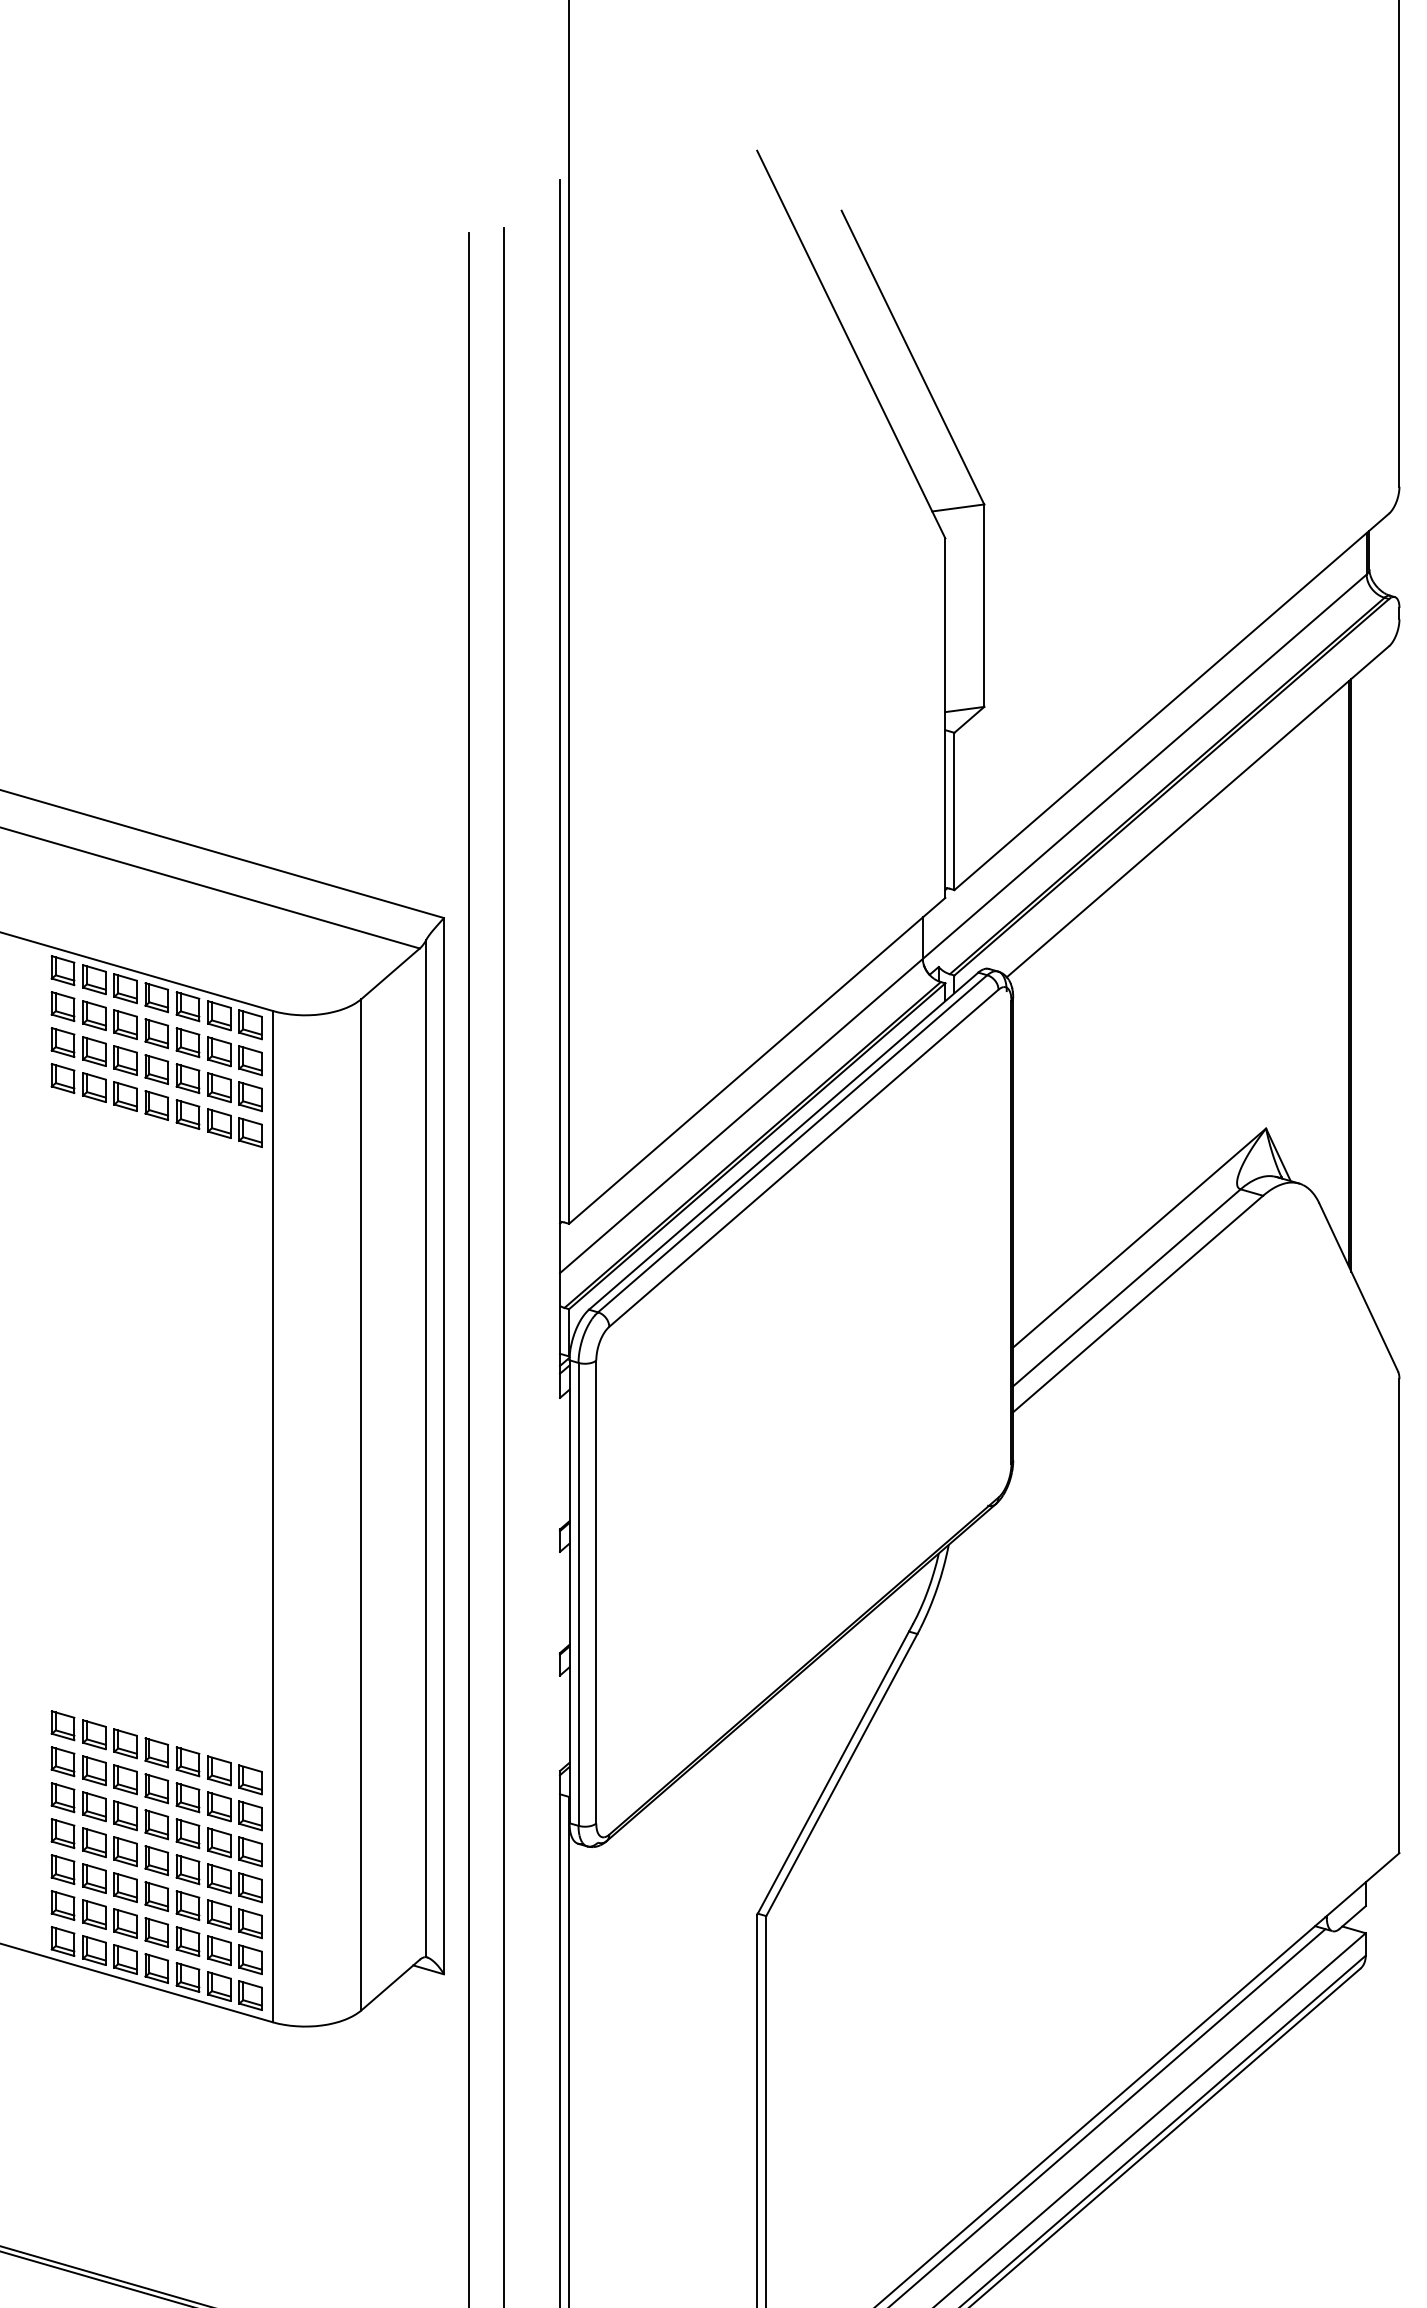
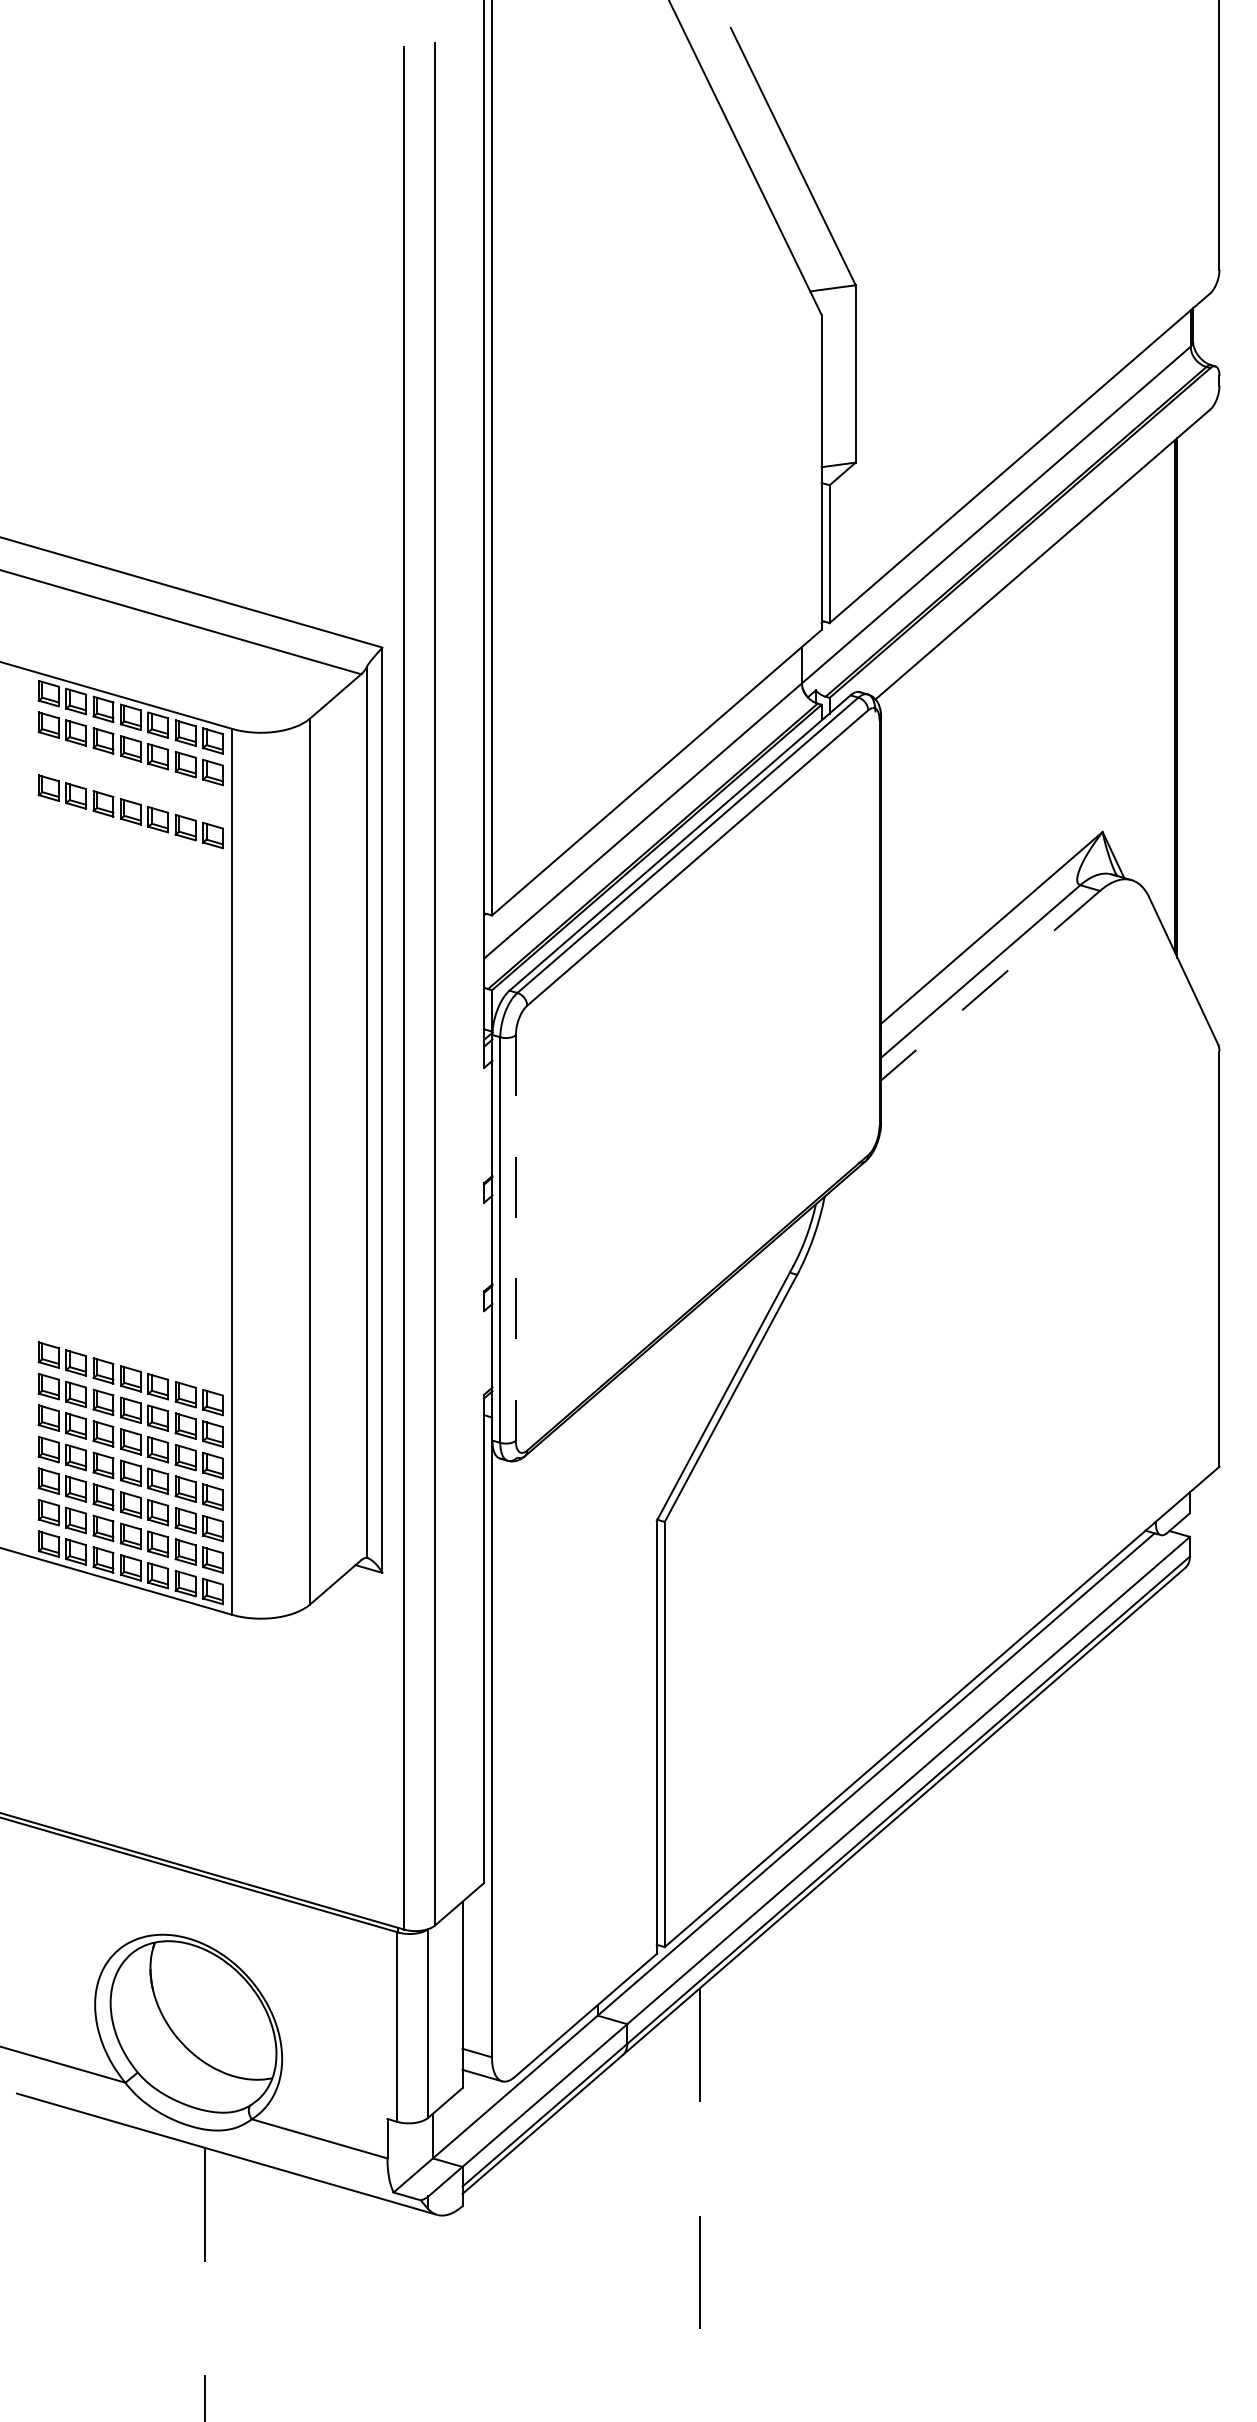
part: (156, 1069) -> (130, 780), removed
line: (1138, 1303) -> (990, 985), solid -> dashed
line: (595, 1591) -> (515, 1237), solid -> dashed

